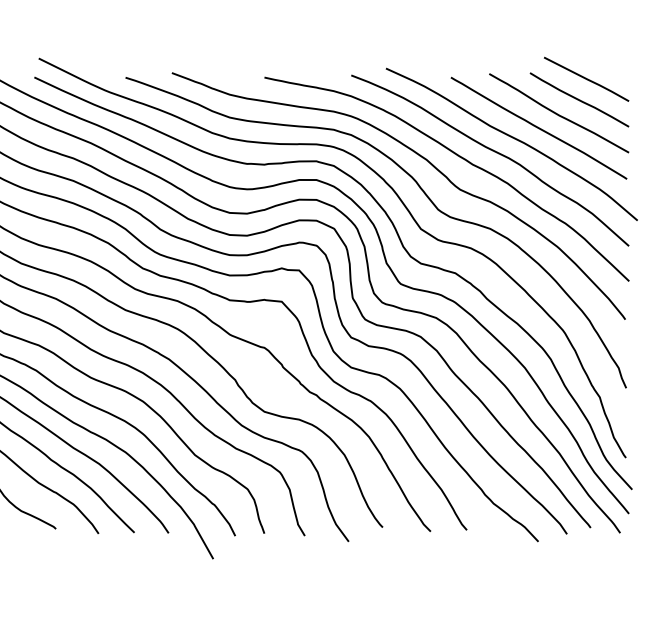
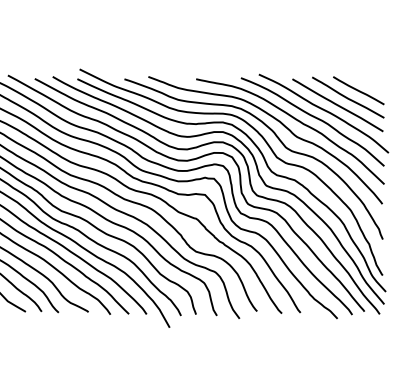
line: (586, 78) -> (362, 79), removed

